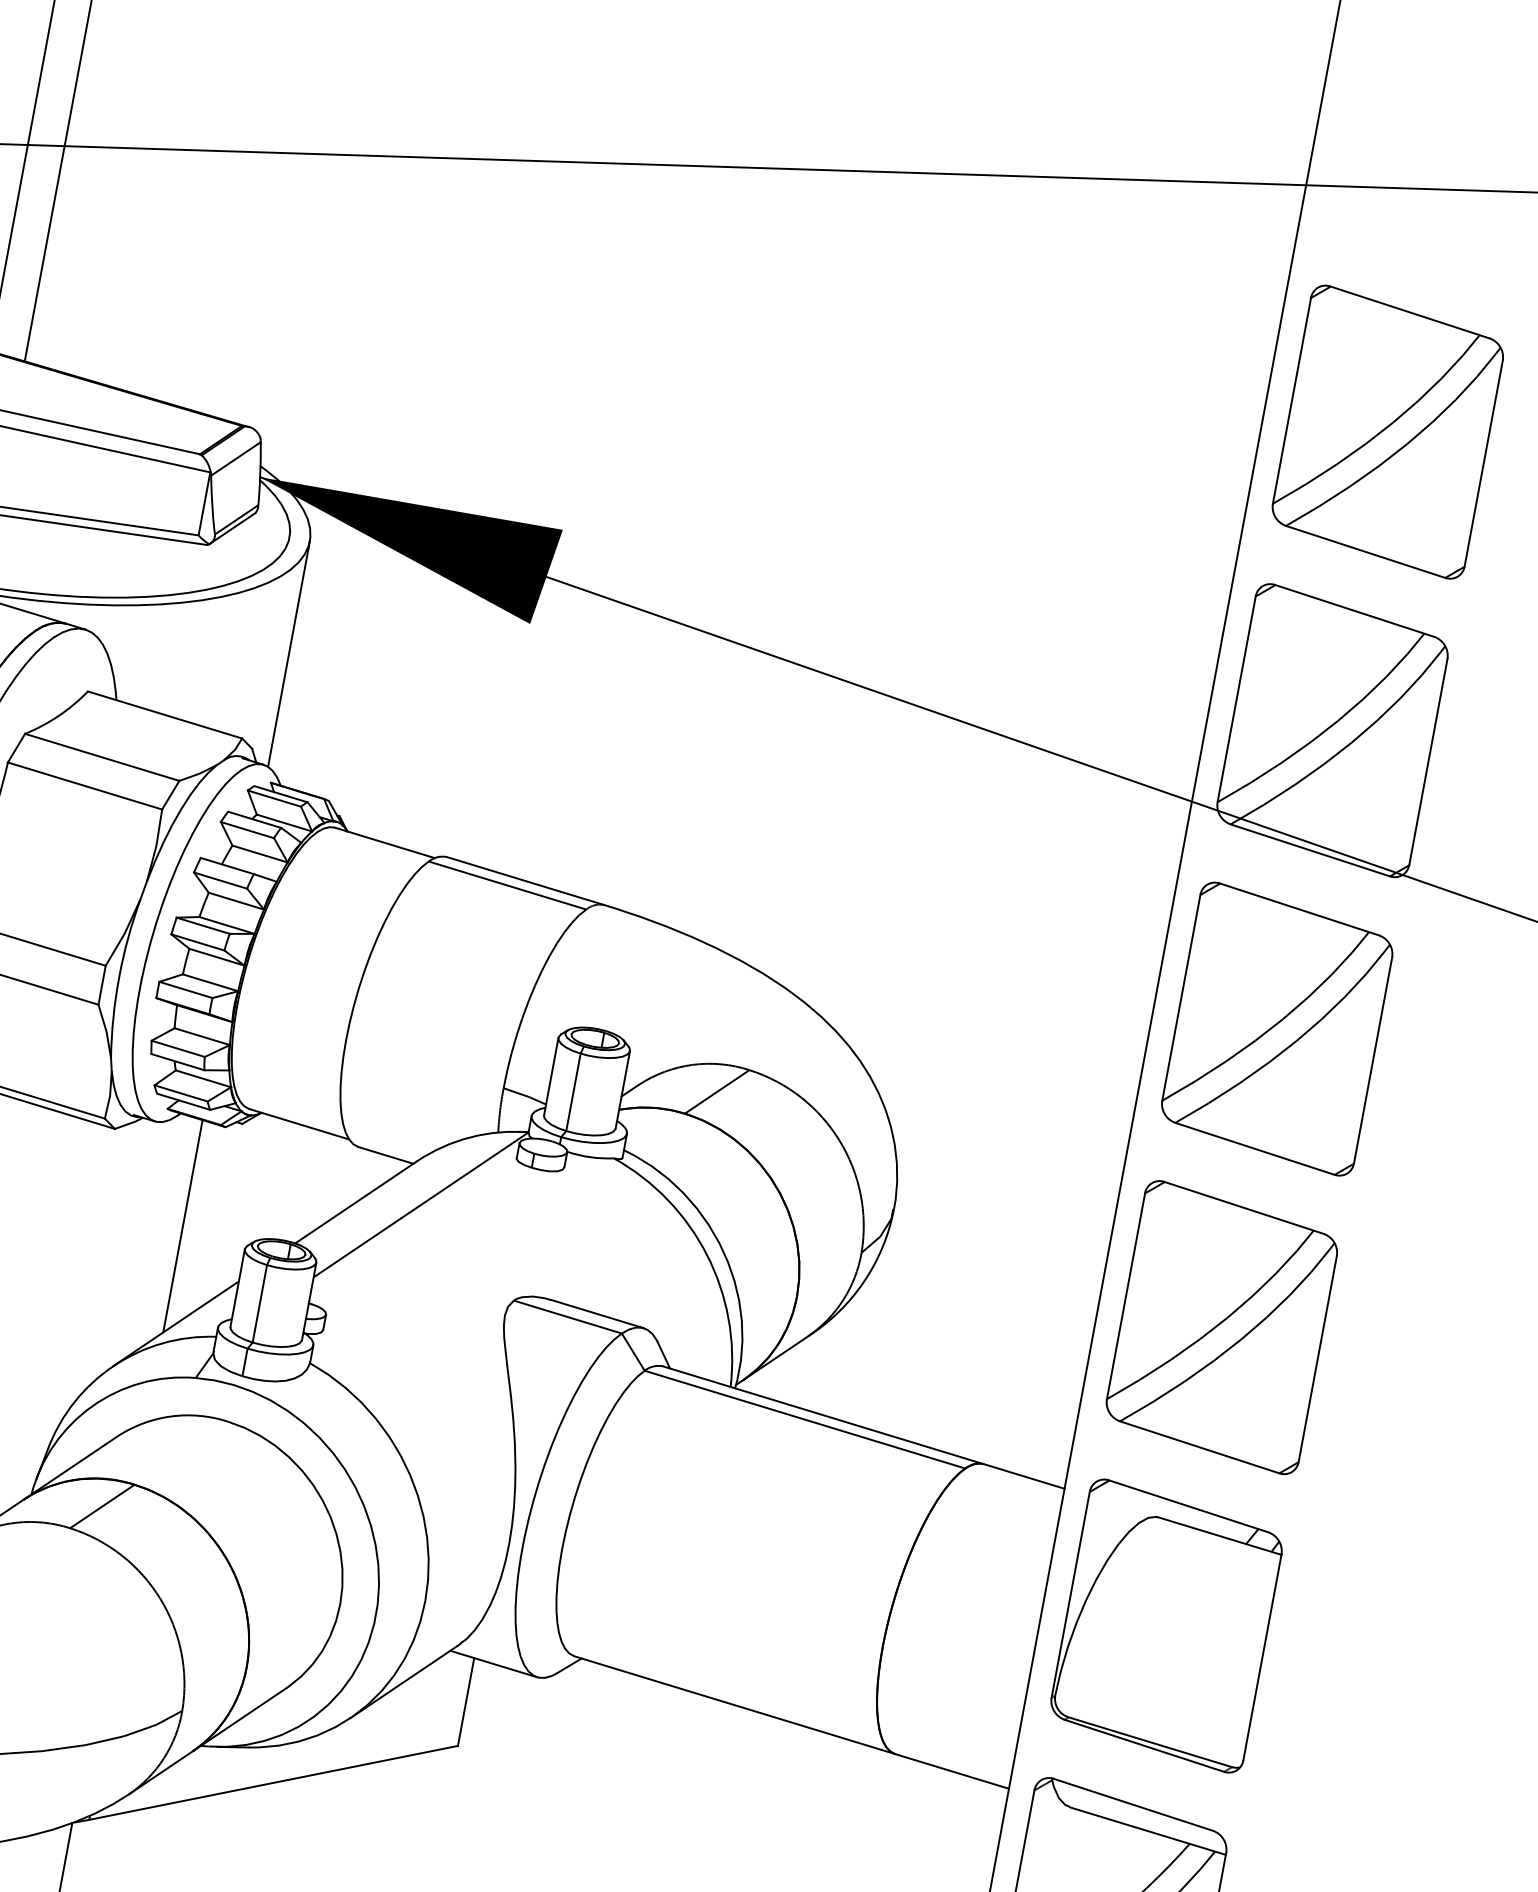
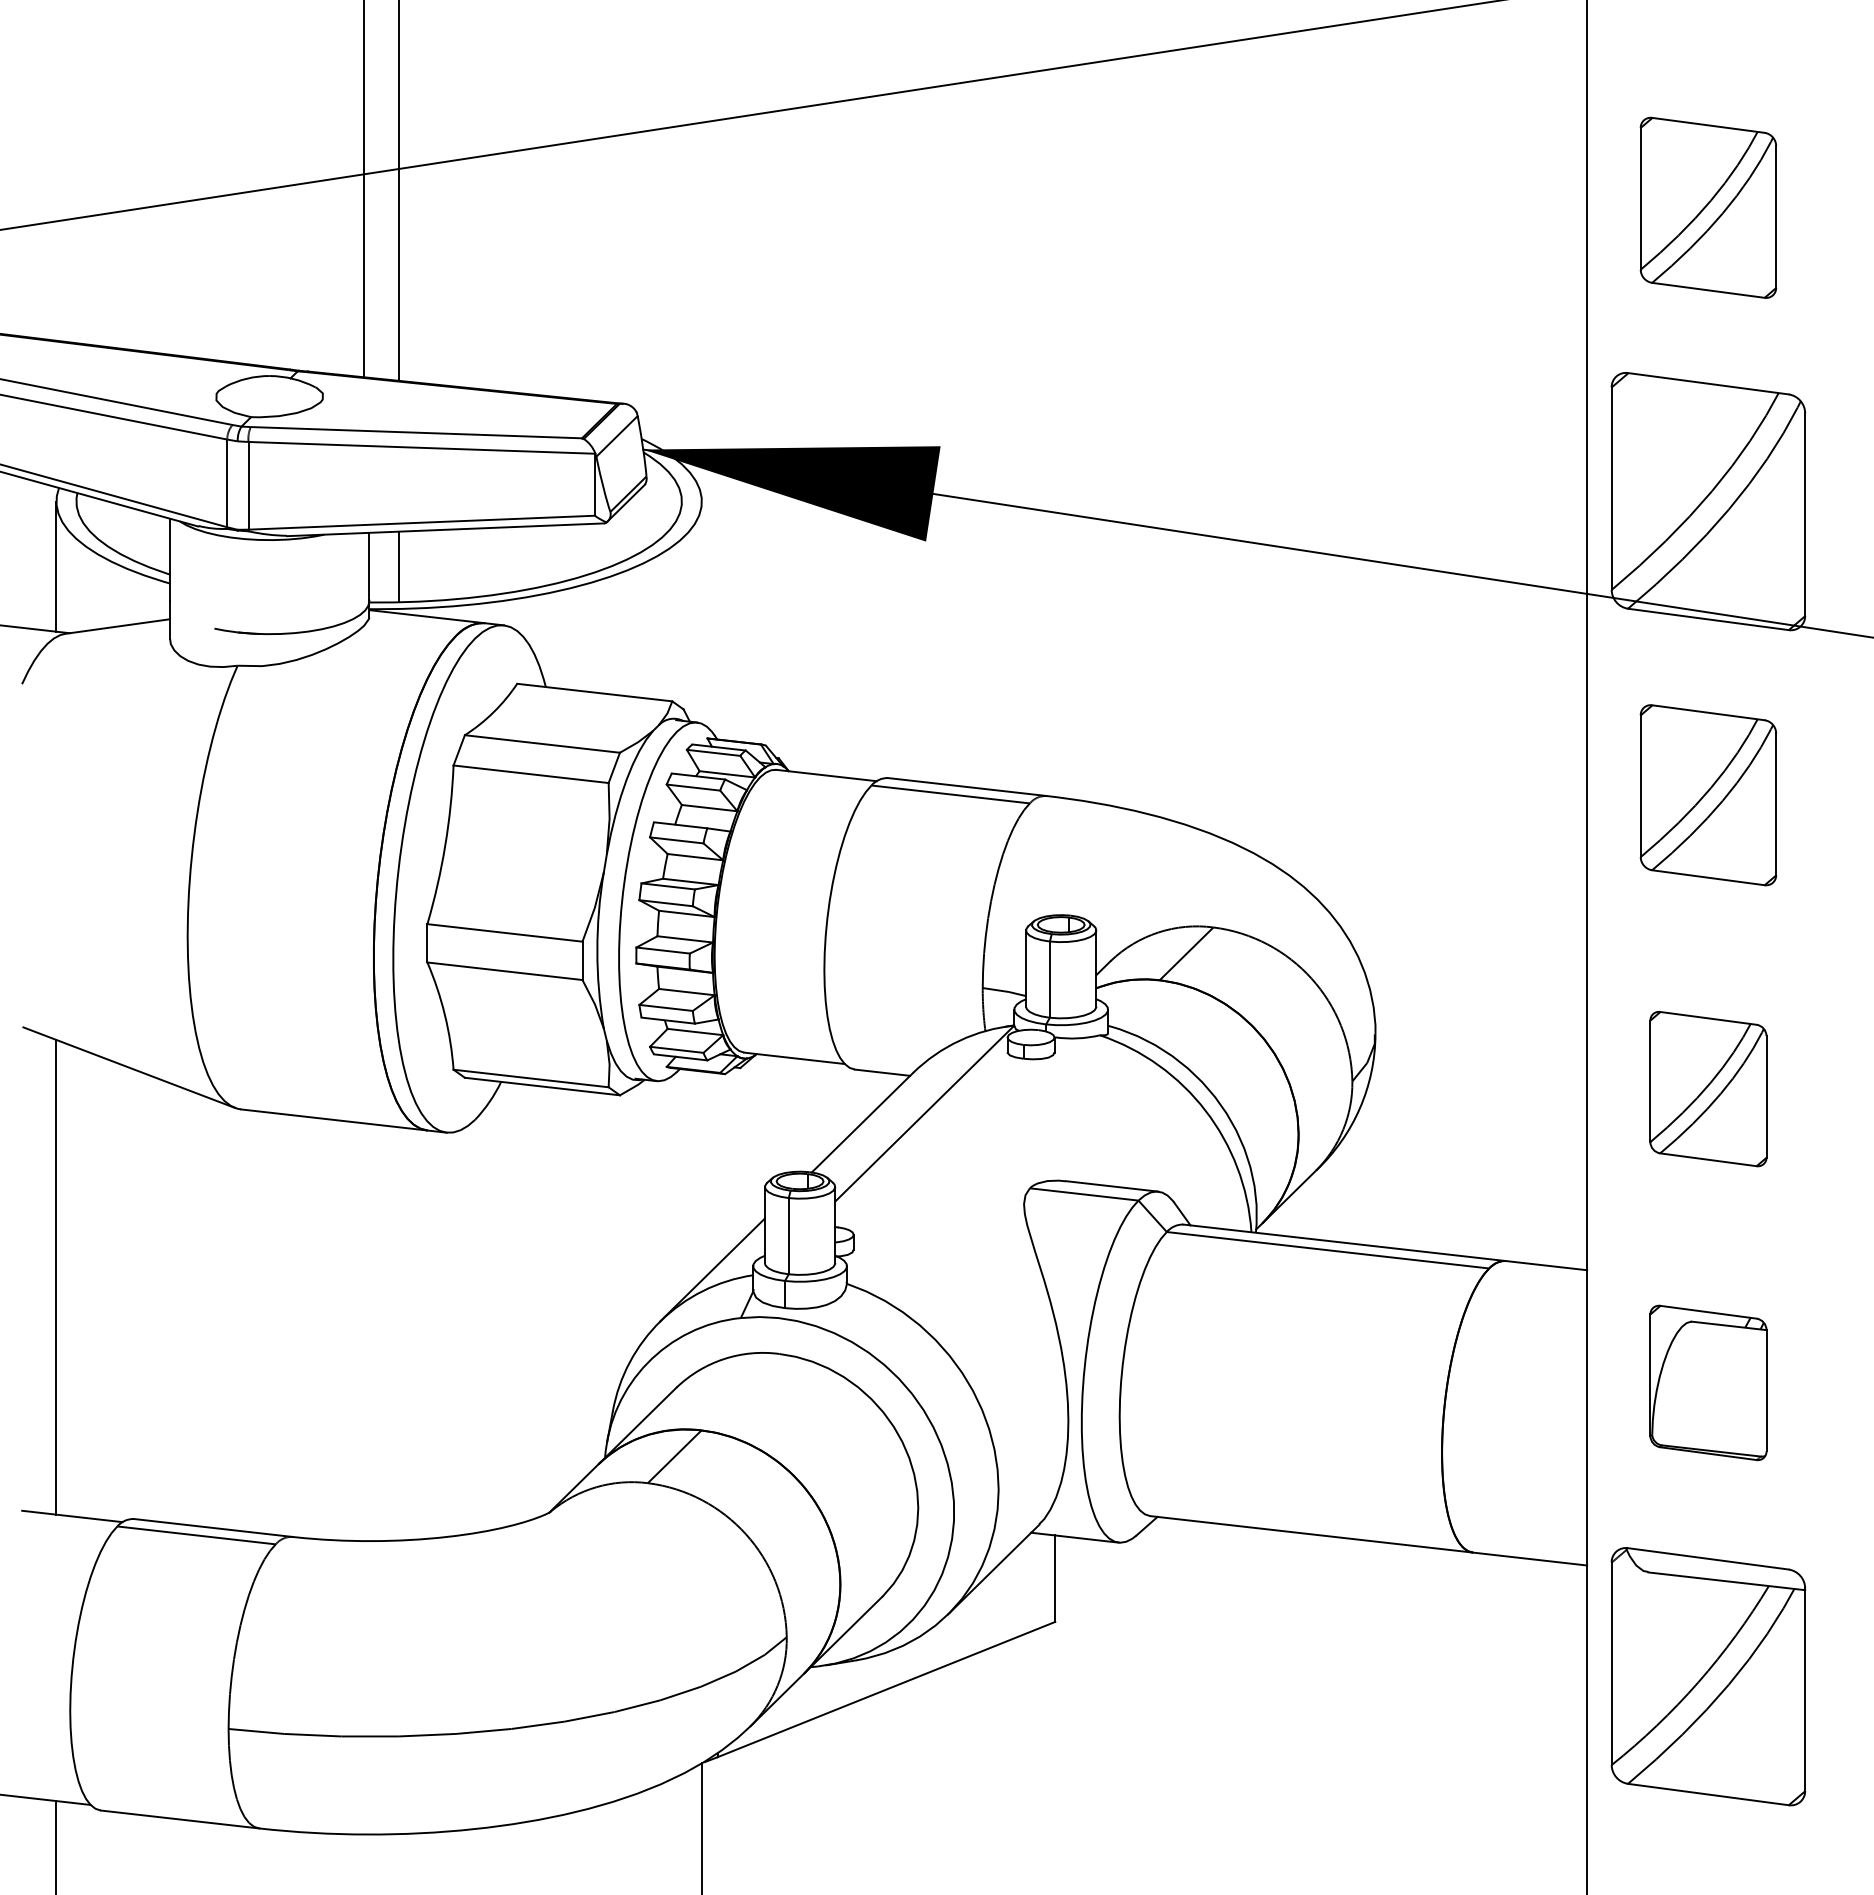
part: (1387, 431) -> (1708, 207), size x0.7
line: (288, 653) -> (701, 612), removed
part: (1277, 1028) -> (1708, 794), size x0.7
line: (182, 1225) -> (701, 1175), removed
part: (1222, 1326) -> (1708, 1088), size x0.6
part: (1166, 1625) -> (1708, 1382), size x0.6

